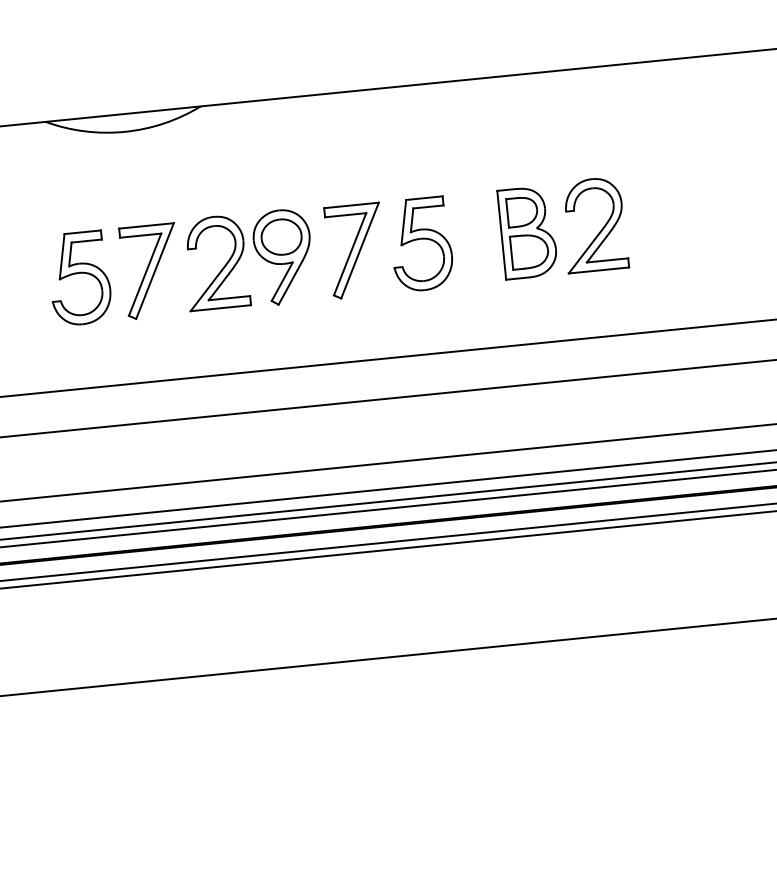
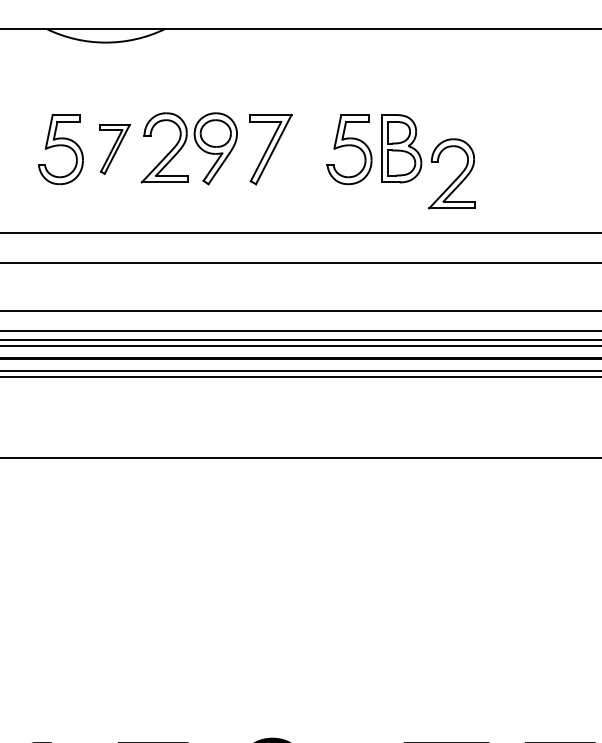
part: (600, 229) -> (456, 177), moved
part: (421, 244) -> (349, 149), moved
part: (150, 271) -> (114, 149), size x0.7

